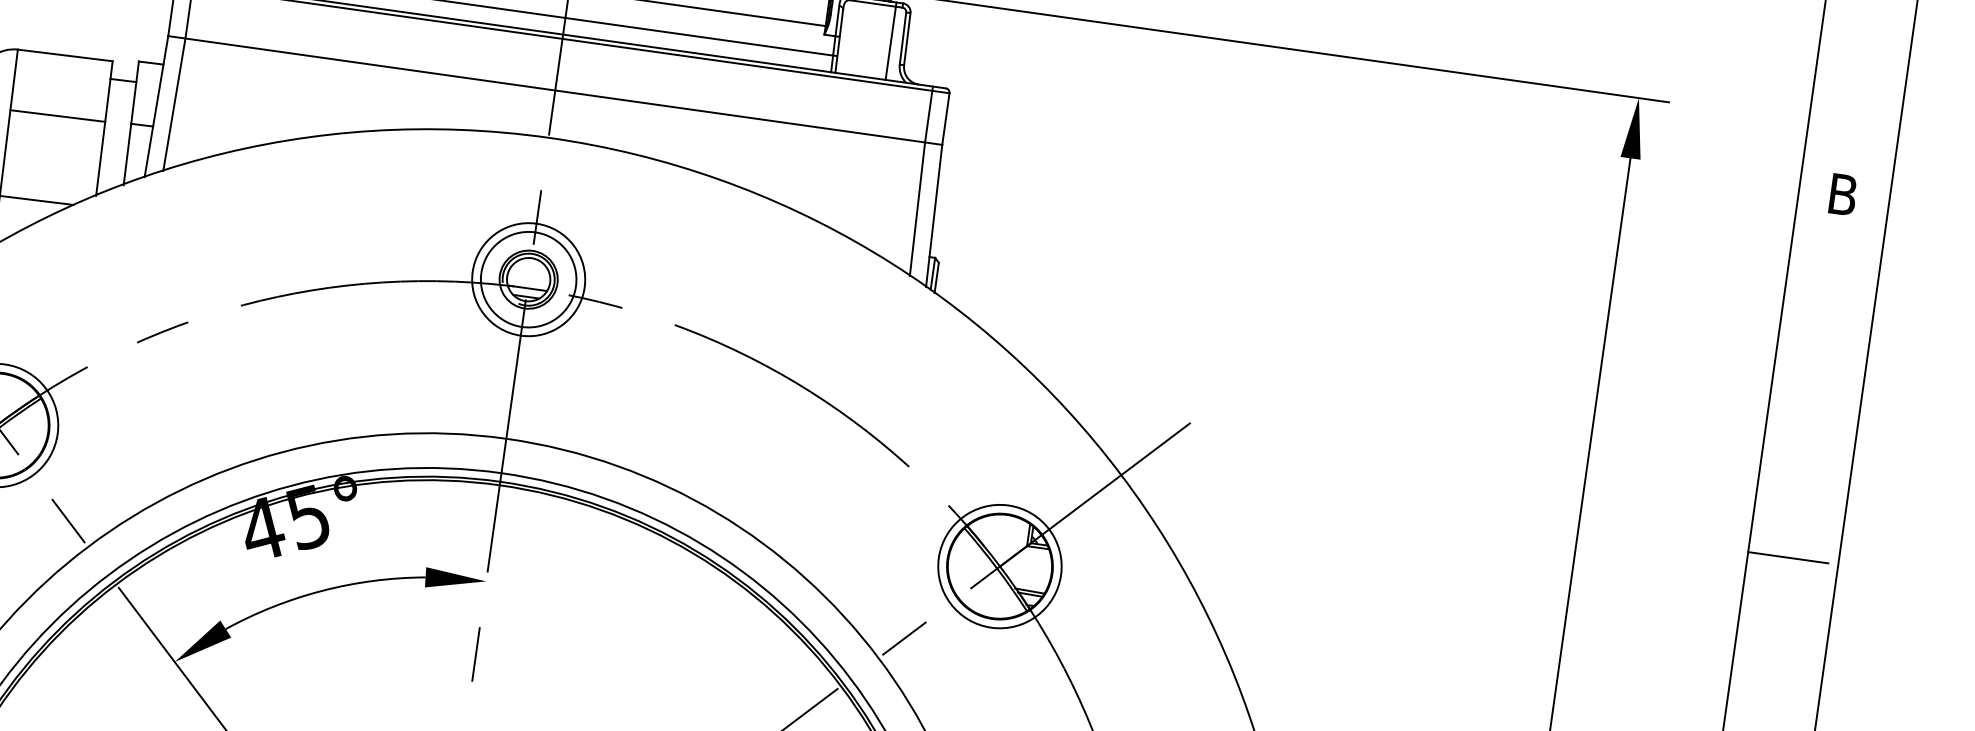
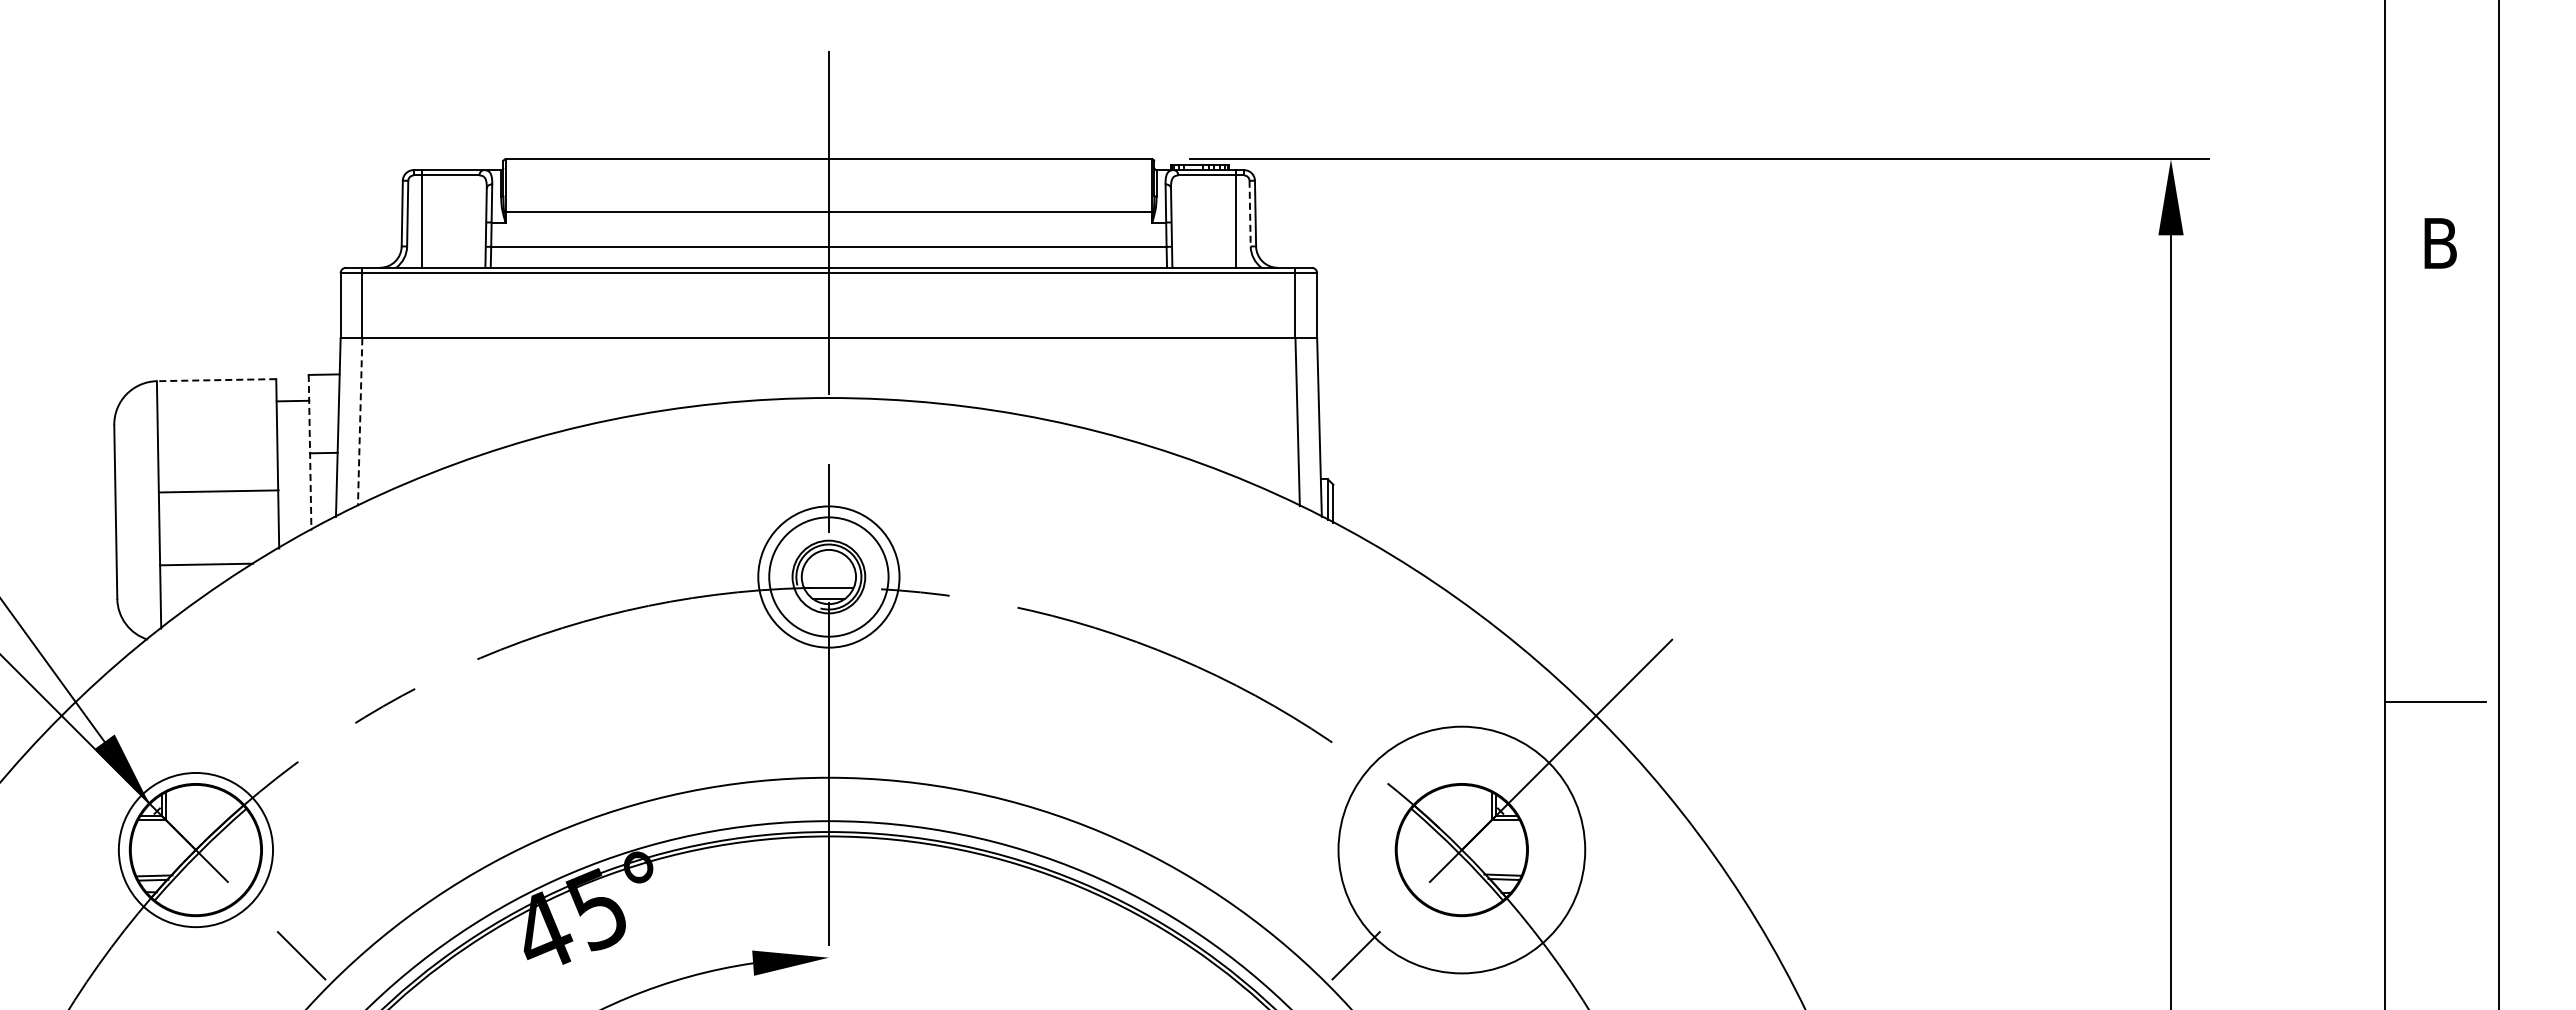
line: (903, 38) -> (1250, 213), solid -> dashed
line: (65, 55) -> (216, 380), solid -> dashed
line: (174, 105) -> (360, 422), solid -> dashed
line: (57, 116) -> (218, 491), moved
line: (131, 123) -> (310, 452), solid -> dashed
circle: (999, 566) -> (1461, 849), size x1.6

